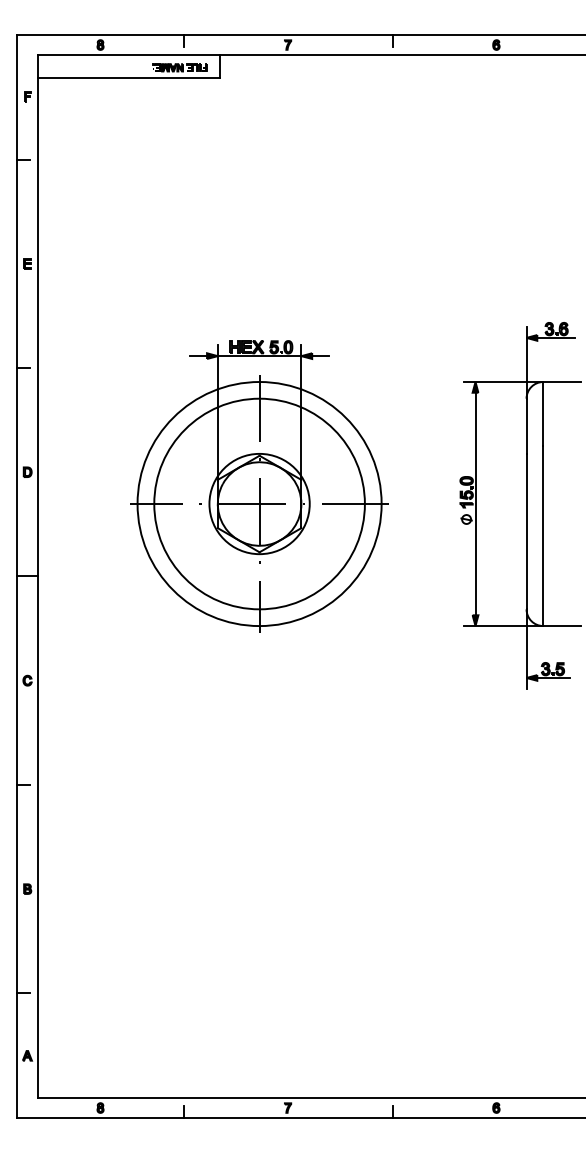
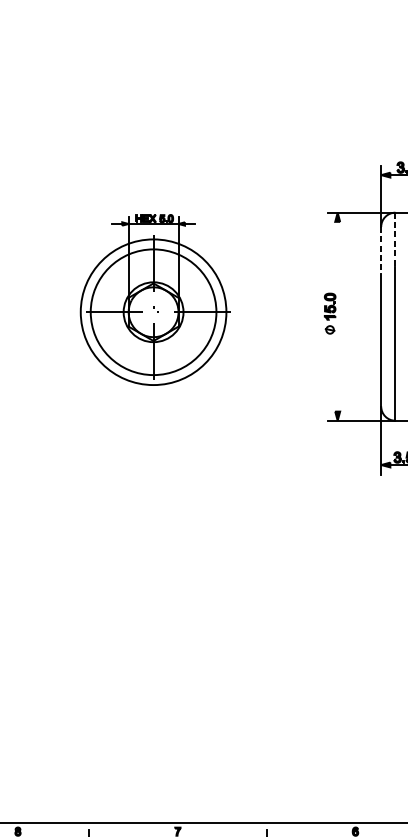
line: (543, 413) -> (395, 239), solid -> dashed
line: (526, 426) -> (381, 250), solid -> dashed
part: (259, 486) -> (153, 301), size x0.7
line: (475, 503) -> (337, 316), removed

